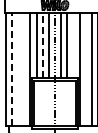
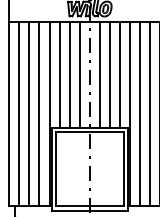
line: (42, 45) -> (69, 74), dashed -> solid
line: (73, 45) -> (120, 74), added
line: (11, 69) -> (18, 113), dashed -> solid
line: (18, 69) -> (30, 113), added
line: (24, 69) -> (39, 113), added
line: (85, 69) -> (139, 113), added

